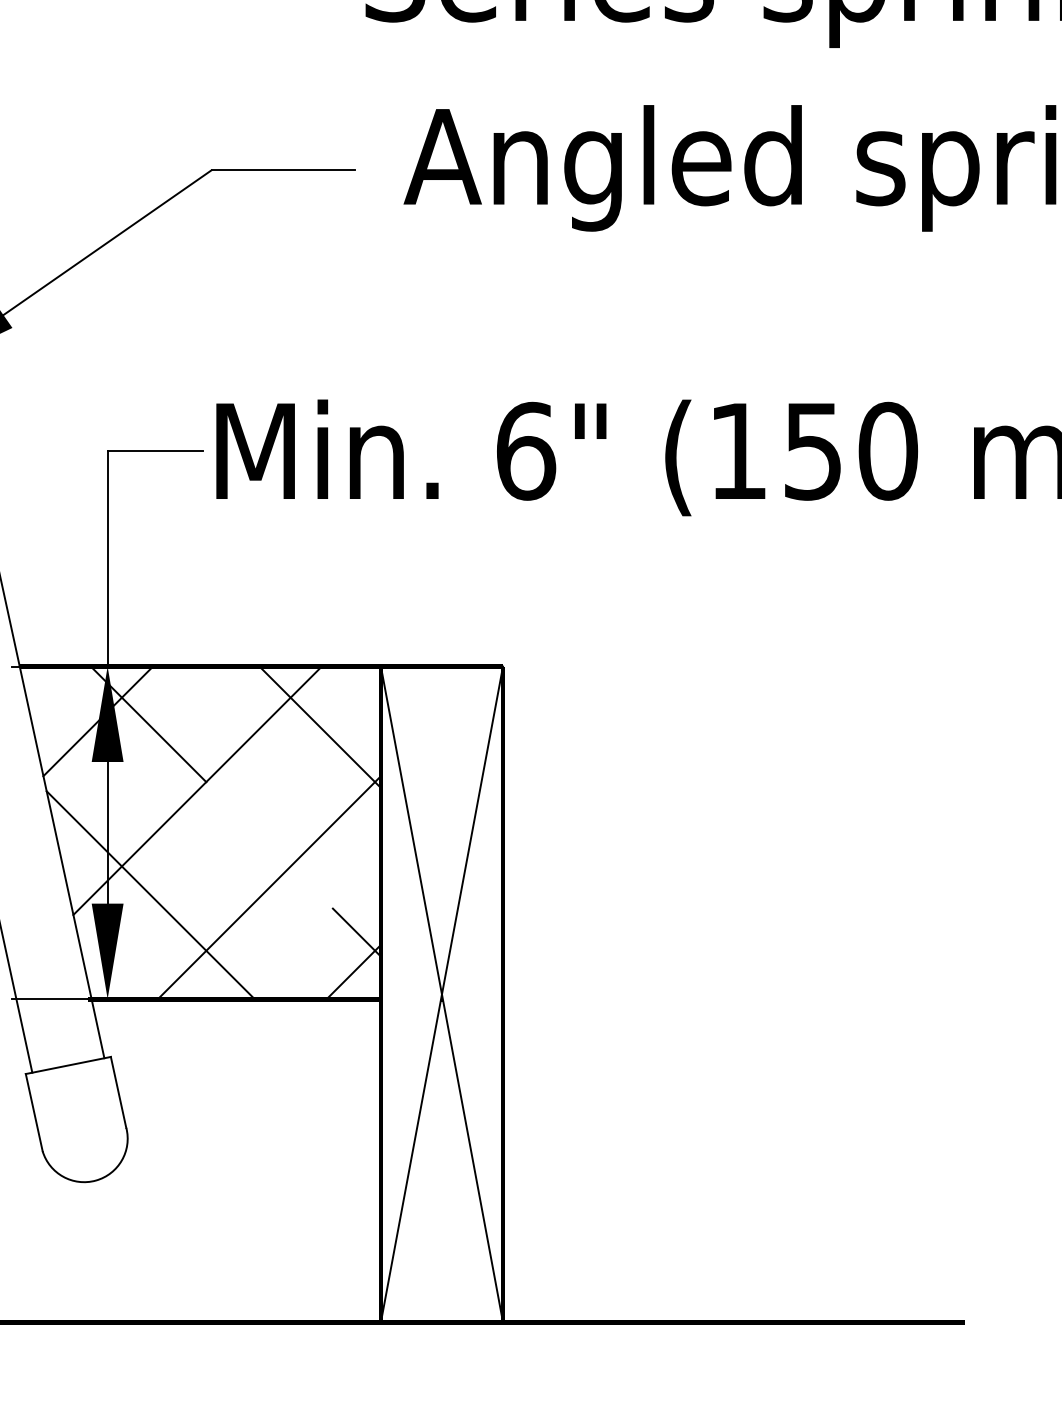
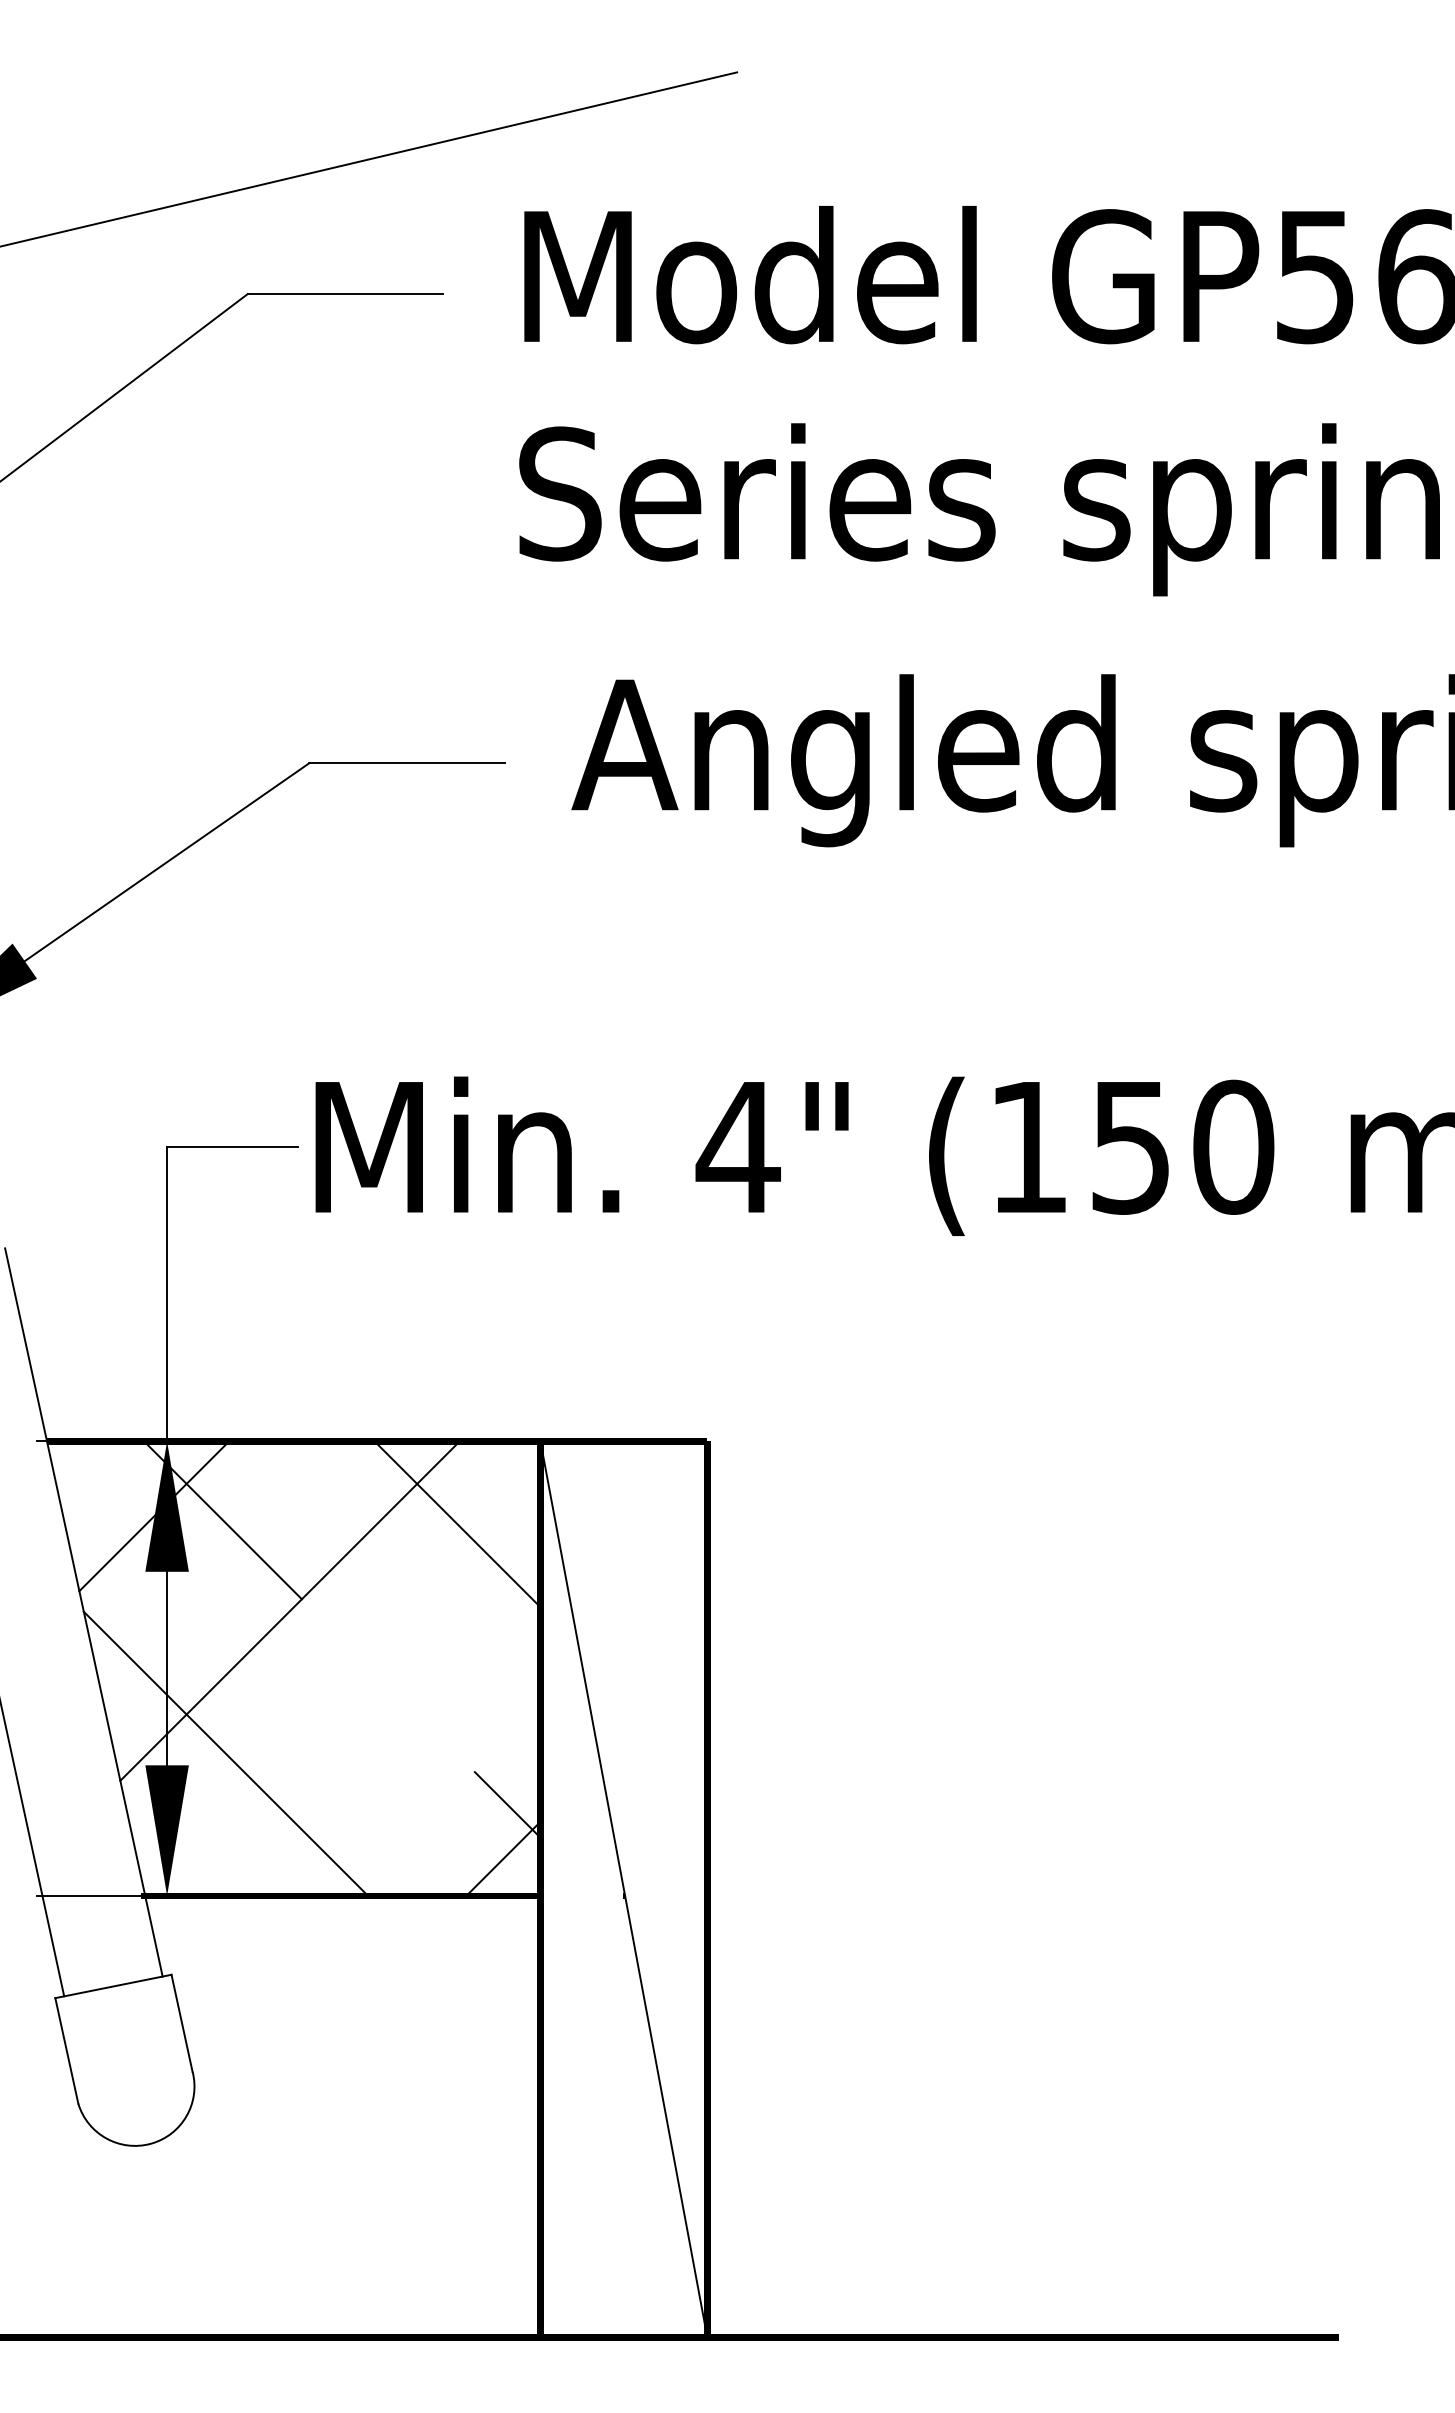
text: (525, 450) -> (737, 1146), 6" -> 4"
line: (268, 887) -> (387, 1743), removed
line: (441, 994) -> (623, 1889), removed

